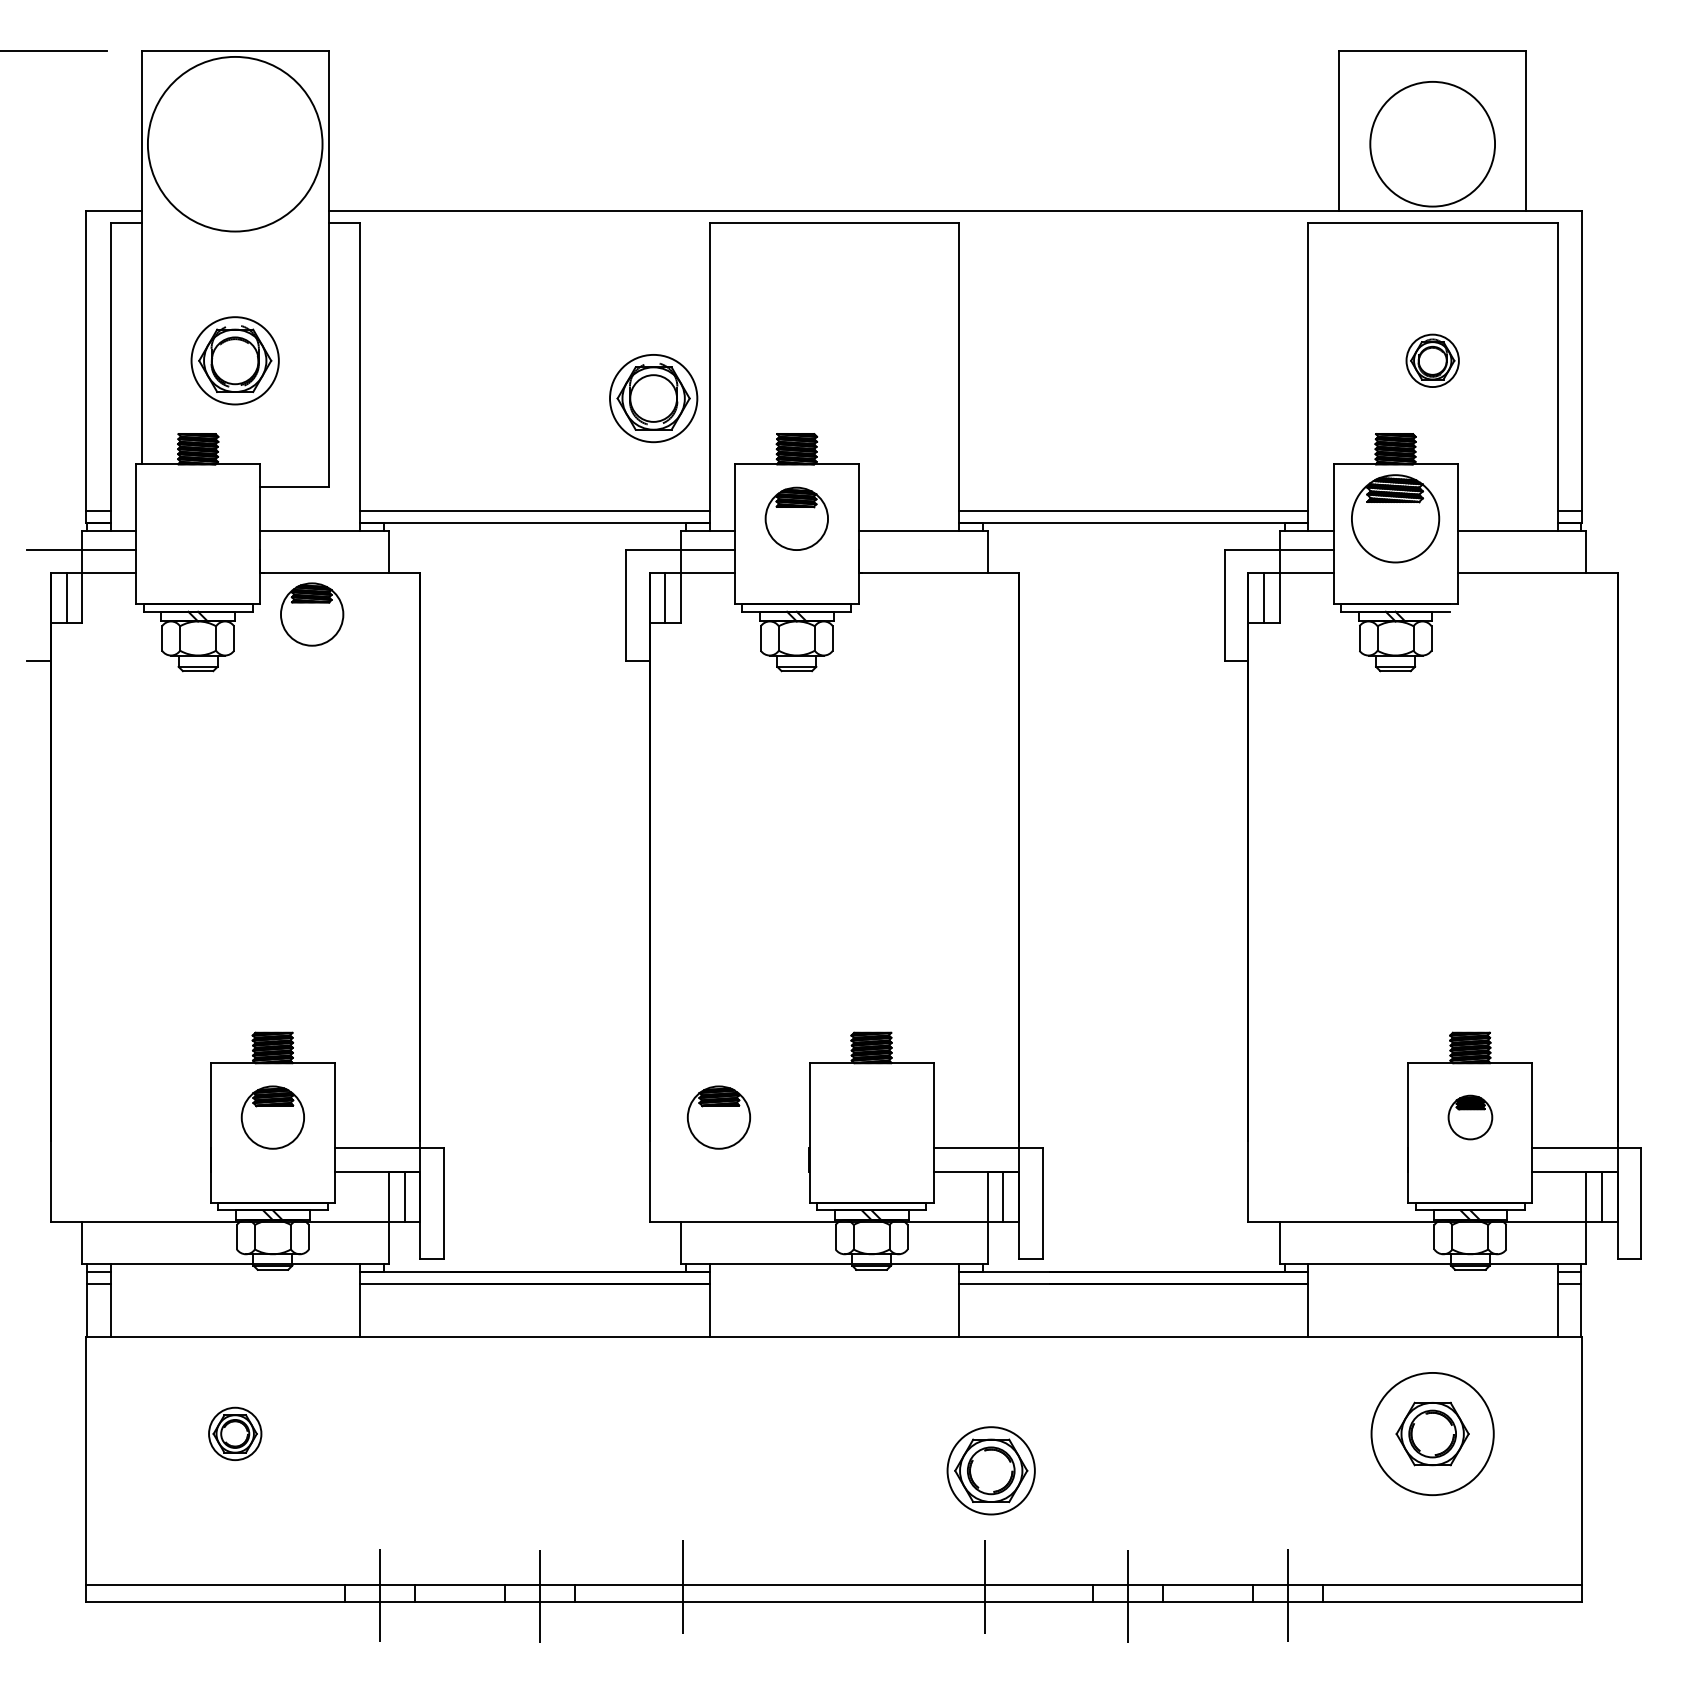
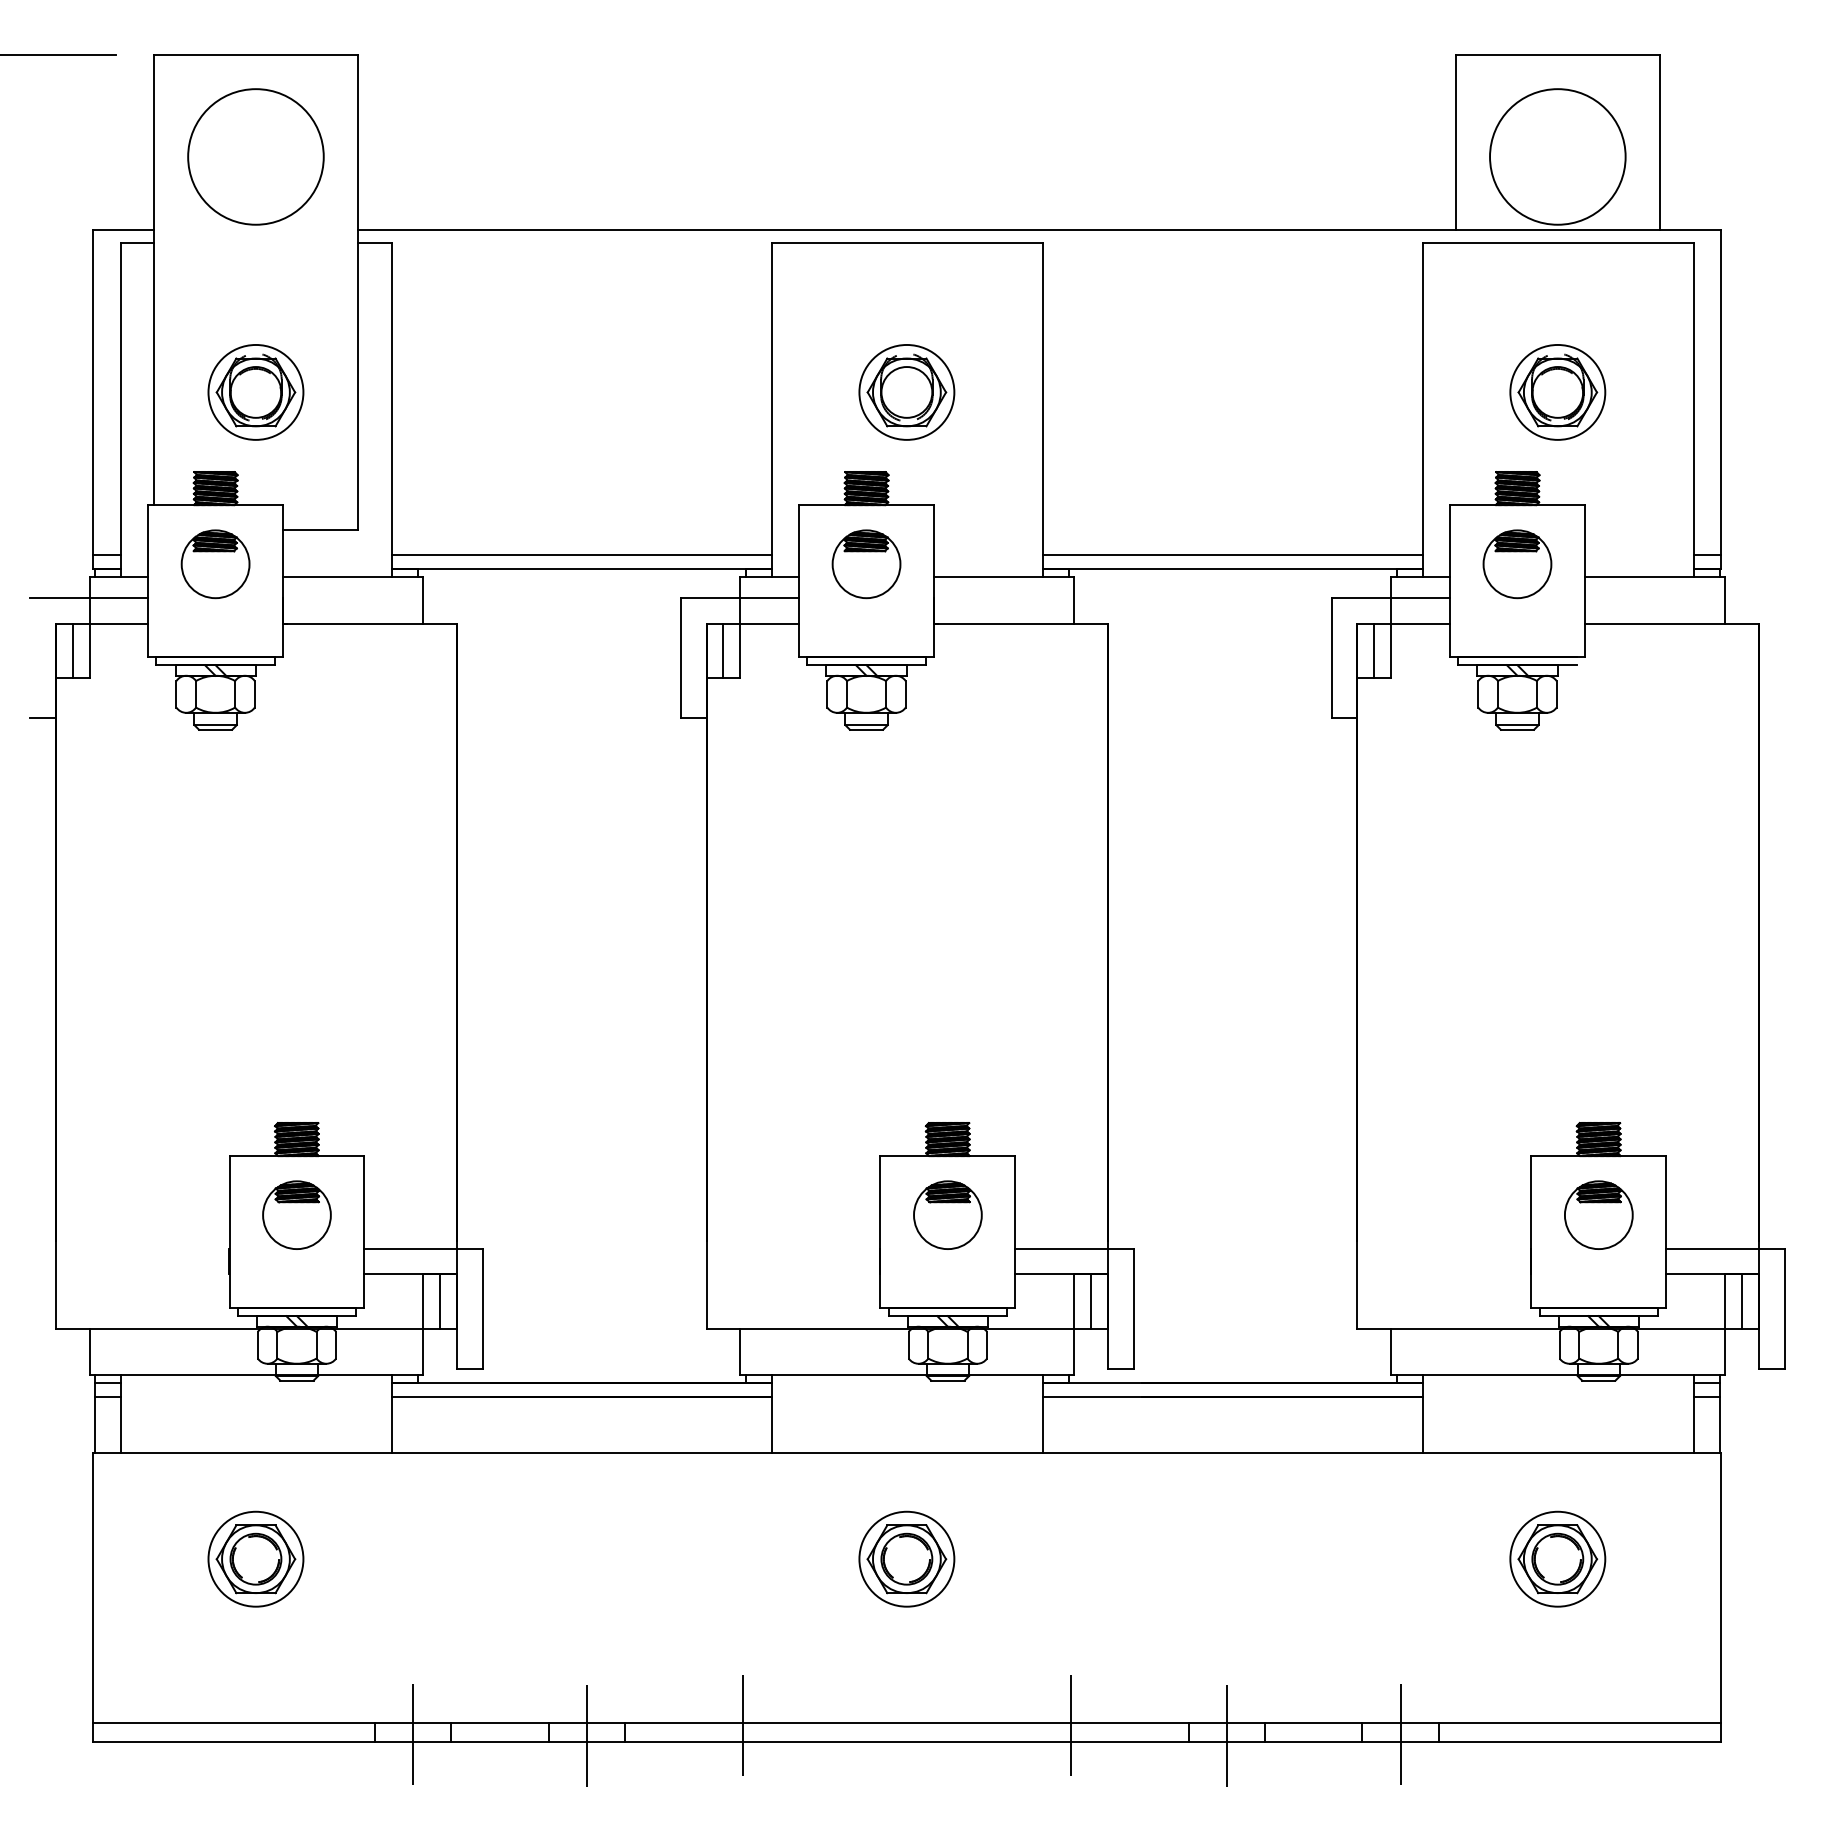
circle: (234, 143) -> (255, 156), size x0.71
part: (1432, 360) -> (1557, 392), size x1.67
part: (653, 398) -> (906, 392), moved
part: (1395, 519) -> (1517, 564), size x0.71
part: (312, 614) -> (215, 564), moved
part: (718, 1116) -> (947, 1214), moved
part: (1470, 1116) -> (1598, 1214), size x1.43
part: (234, 1433) -> (255, 1558), size x1.67
circle: (1432, 1433) -> (1557, 1558), size x0.71
part: (990, 1470) -> (906, 1558), moved

